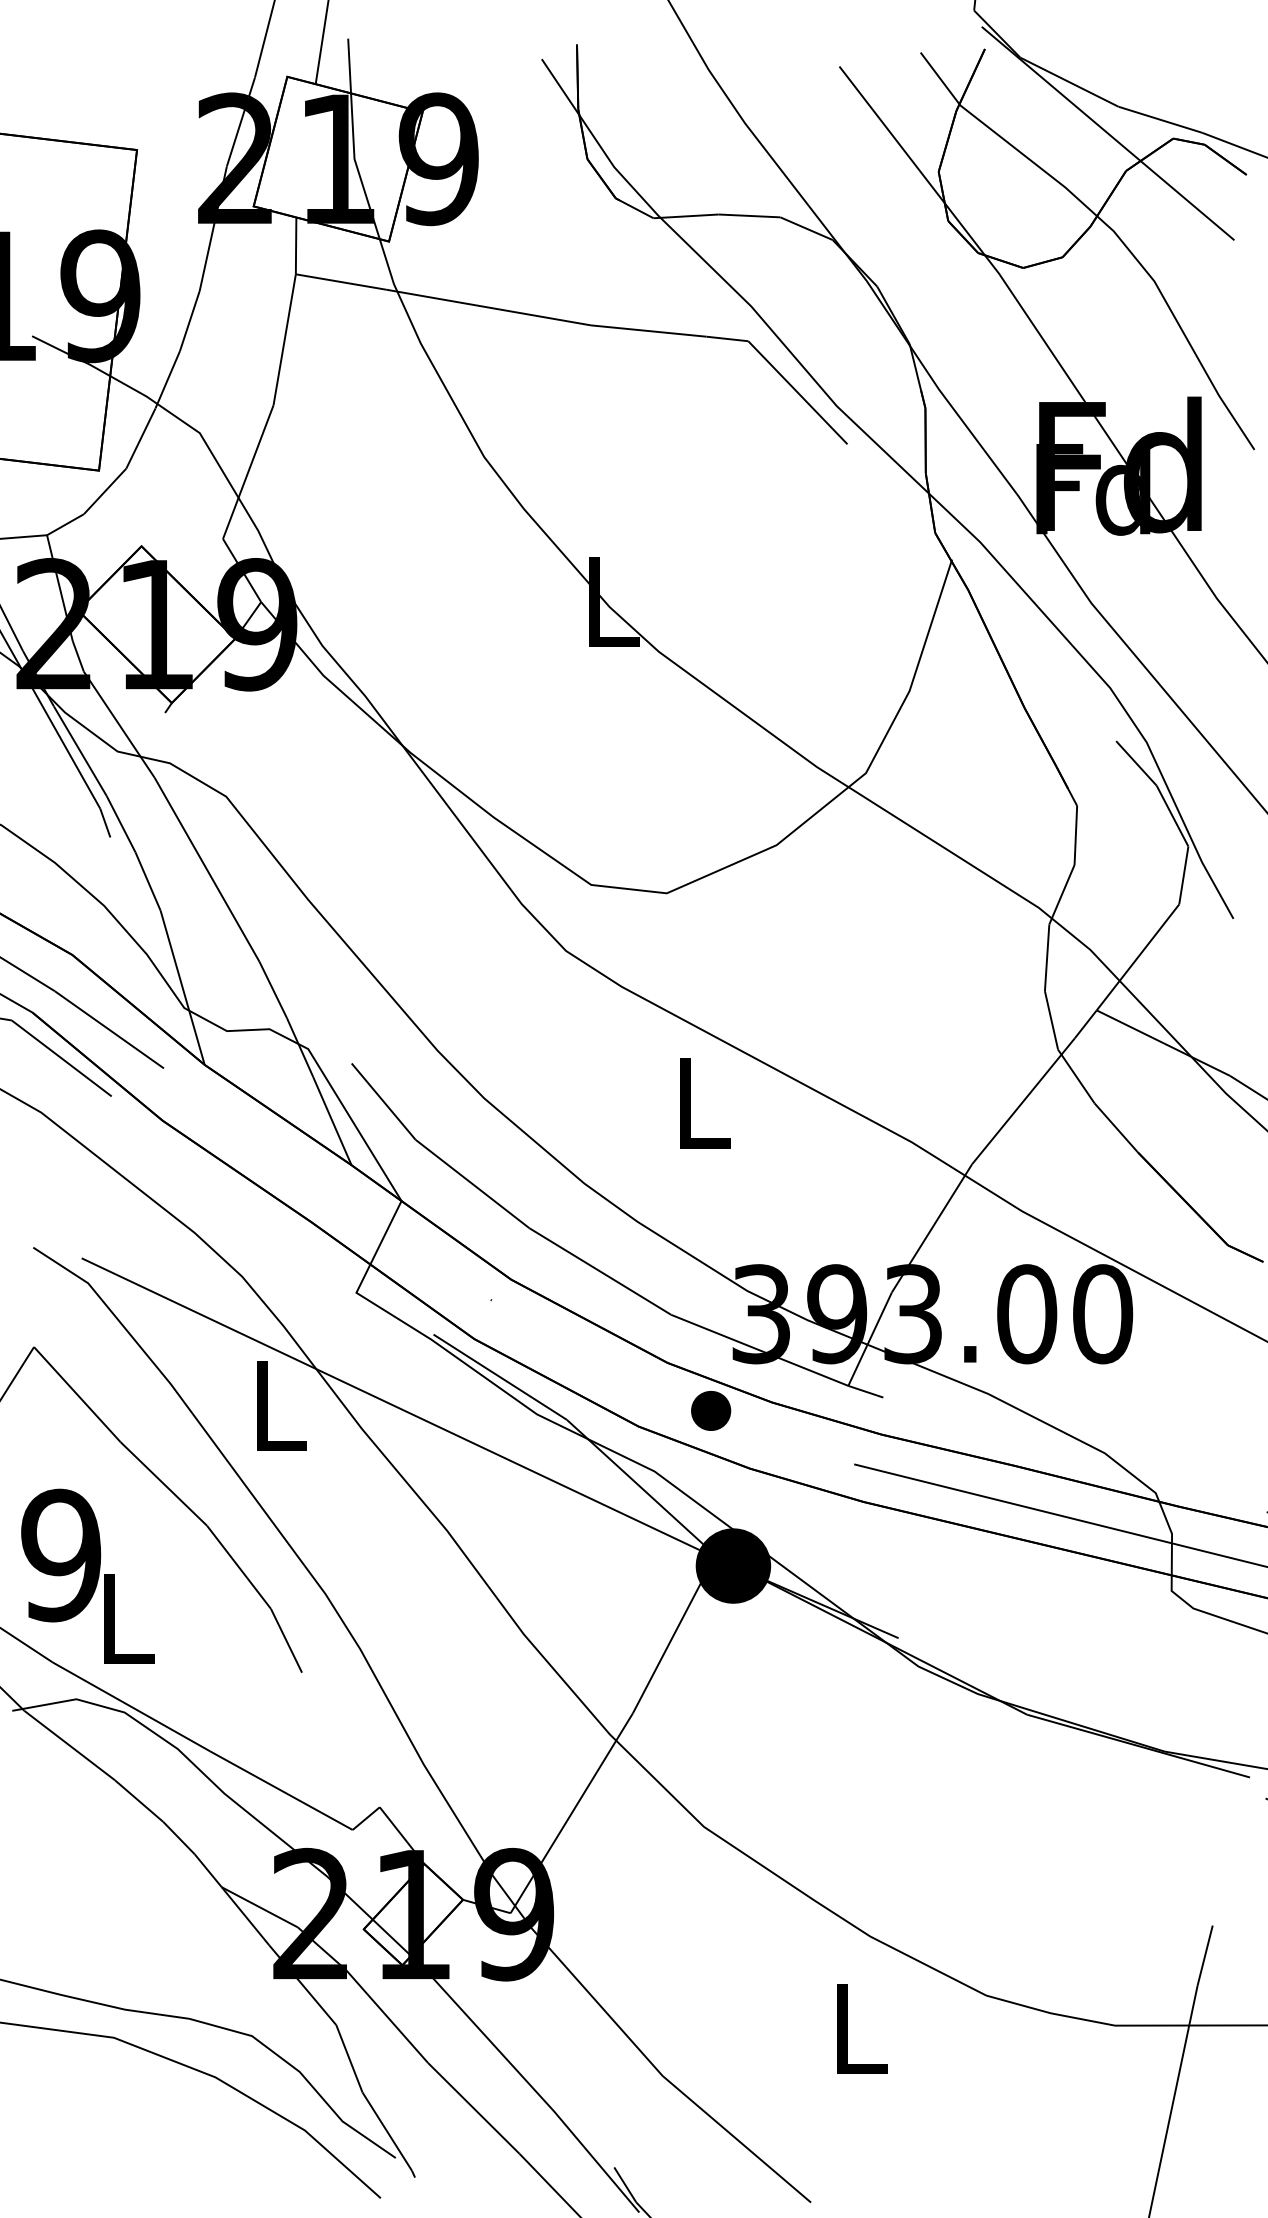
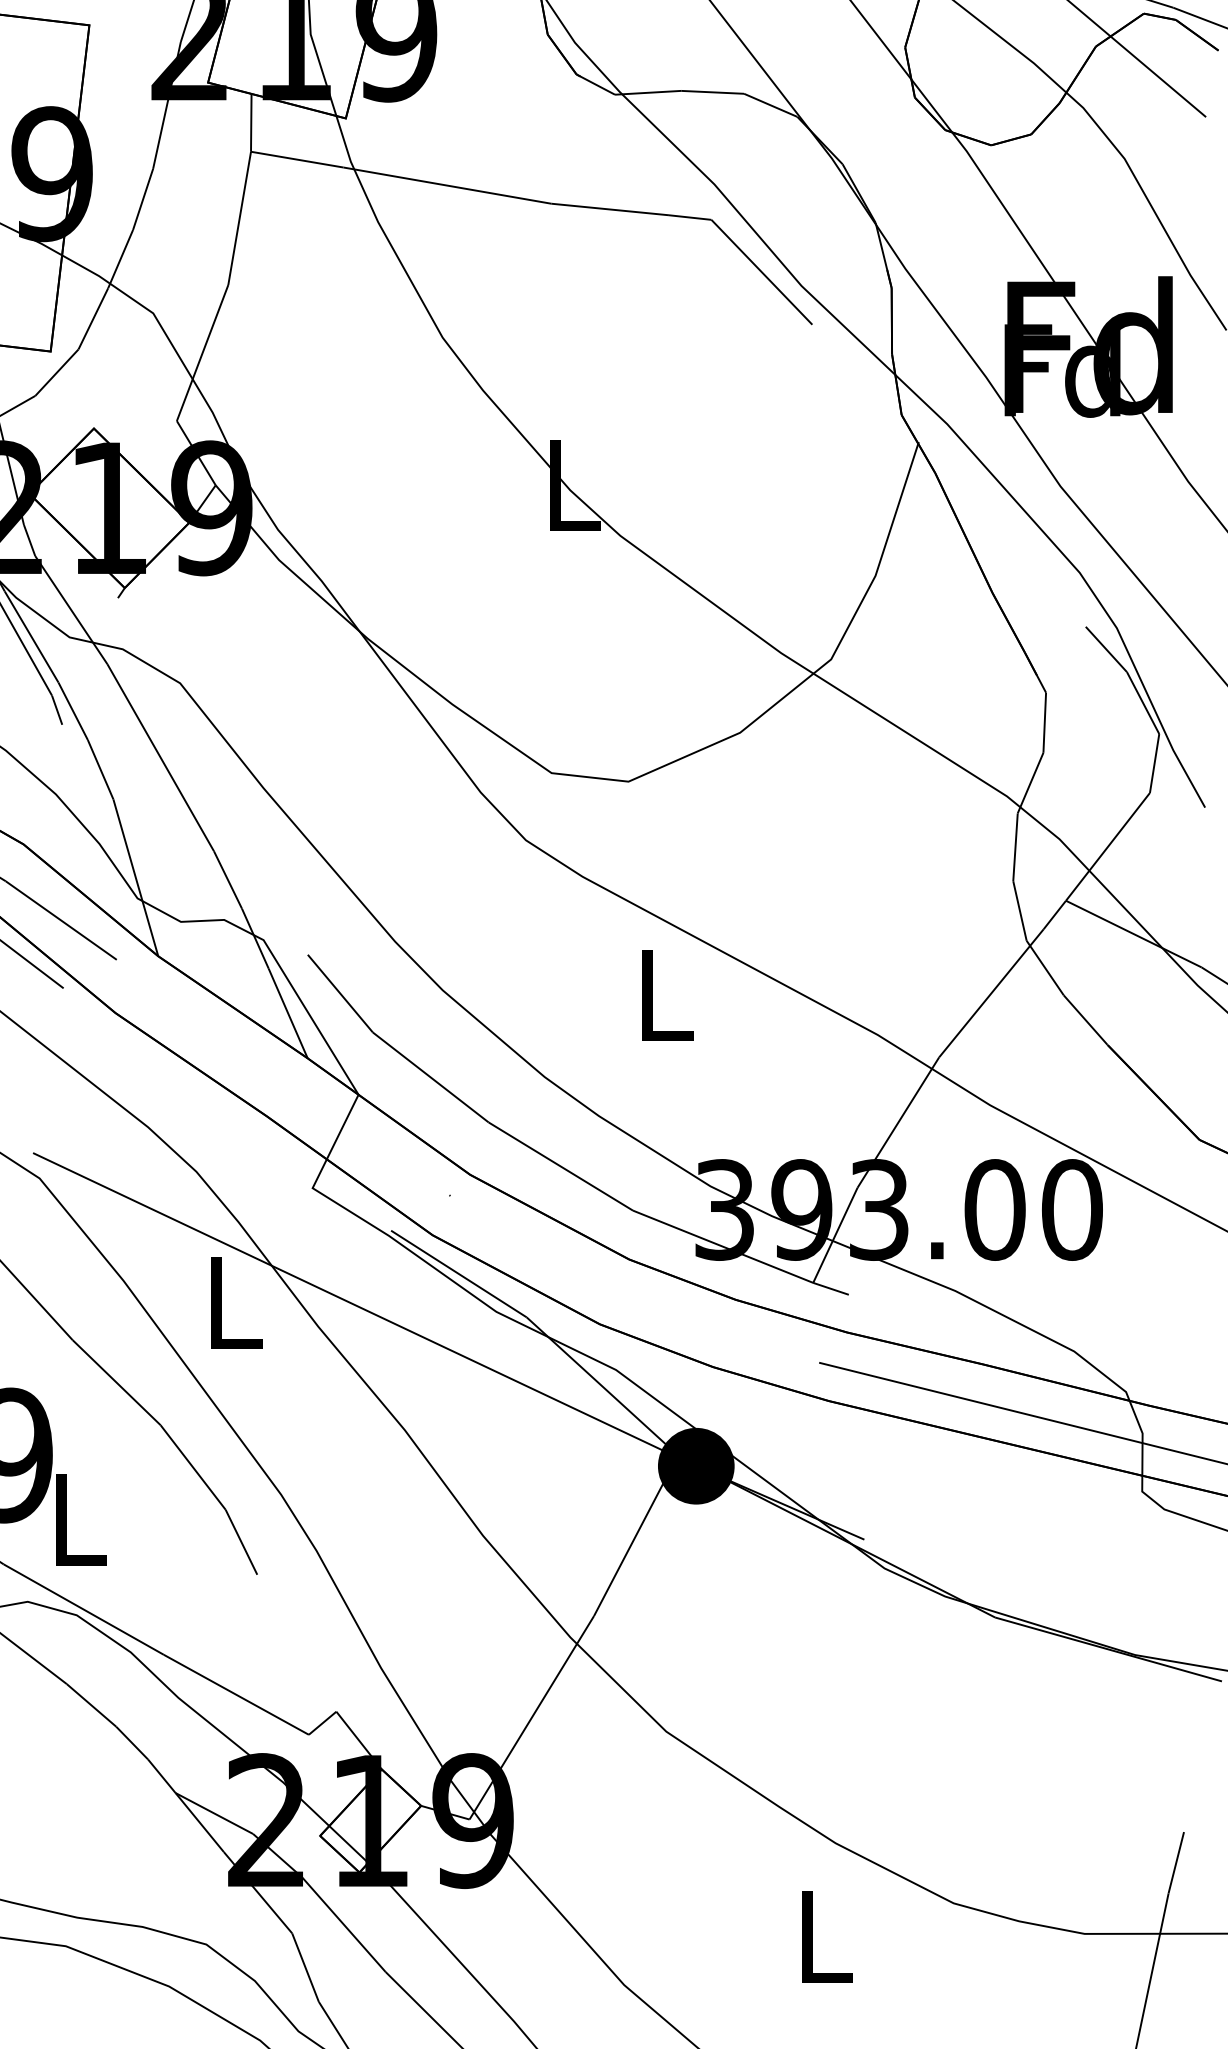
part: (711, 1410) -> (673, 1307), removed

